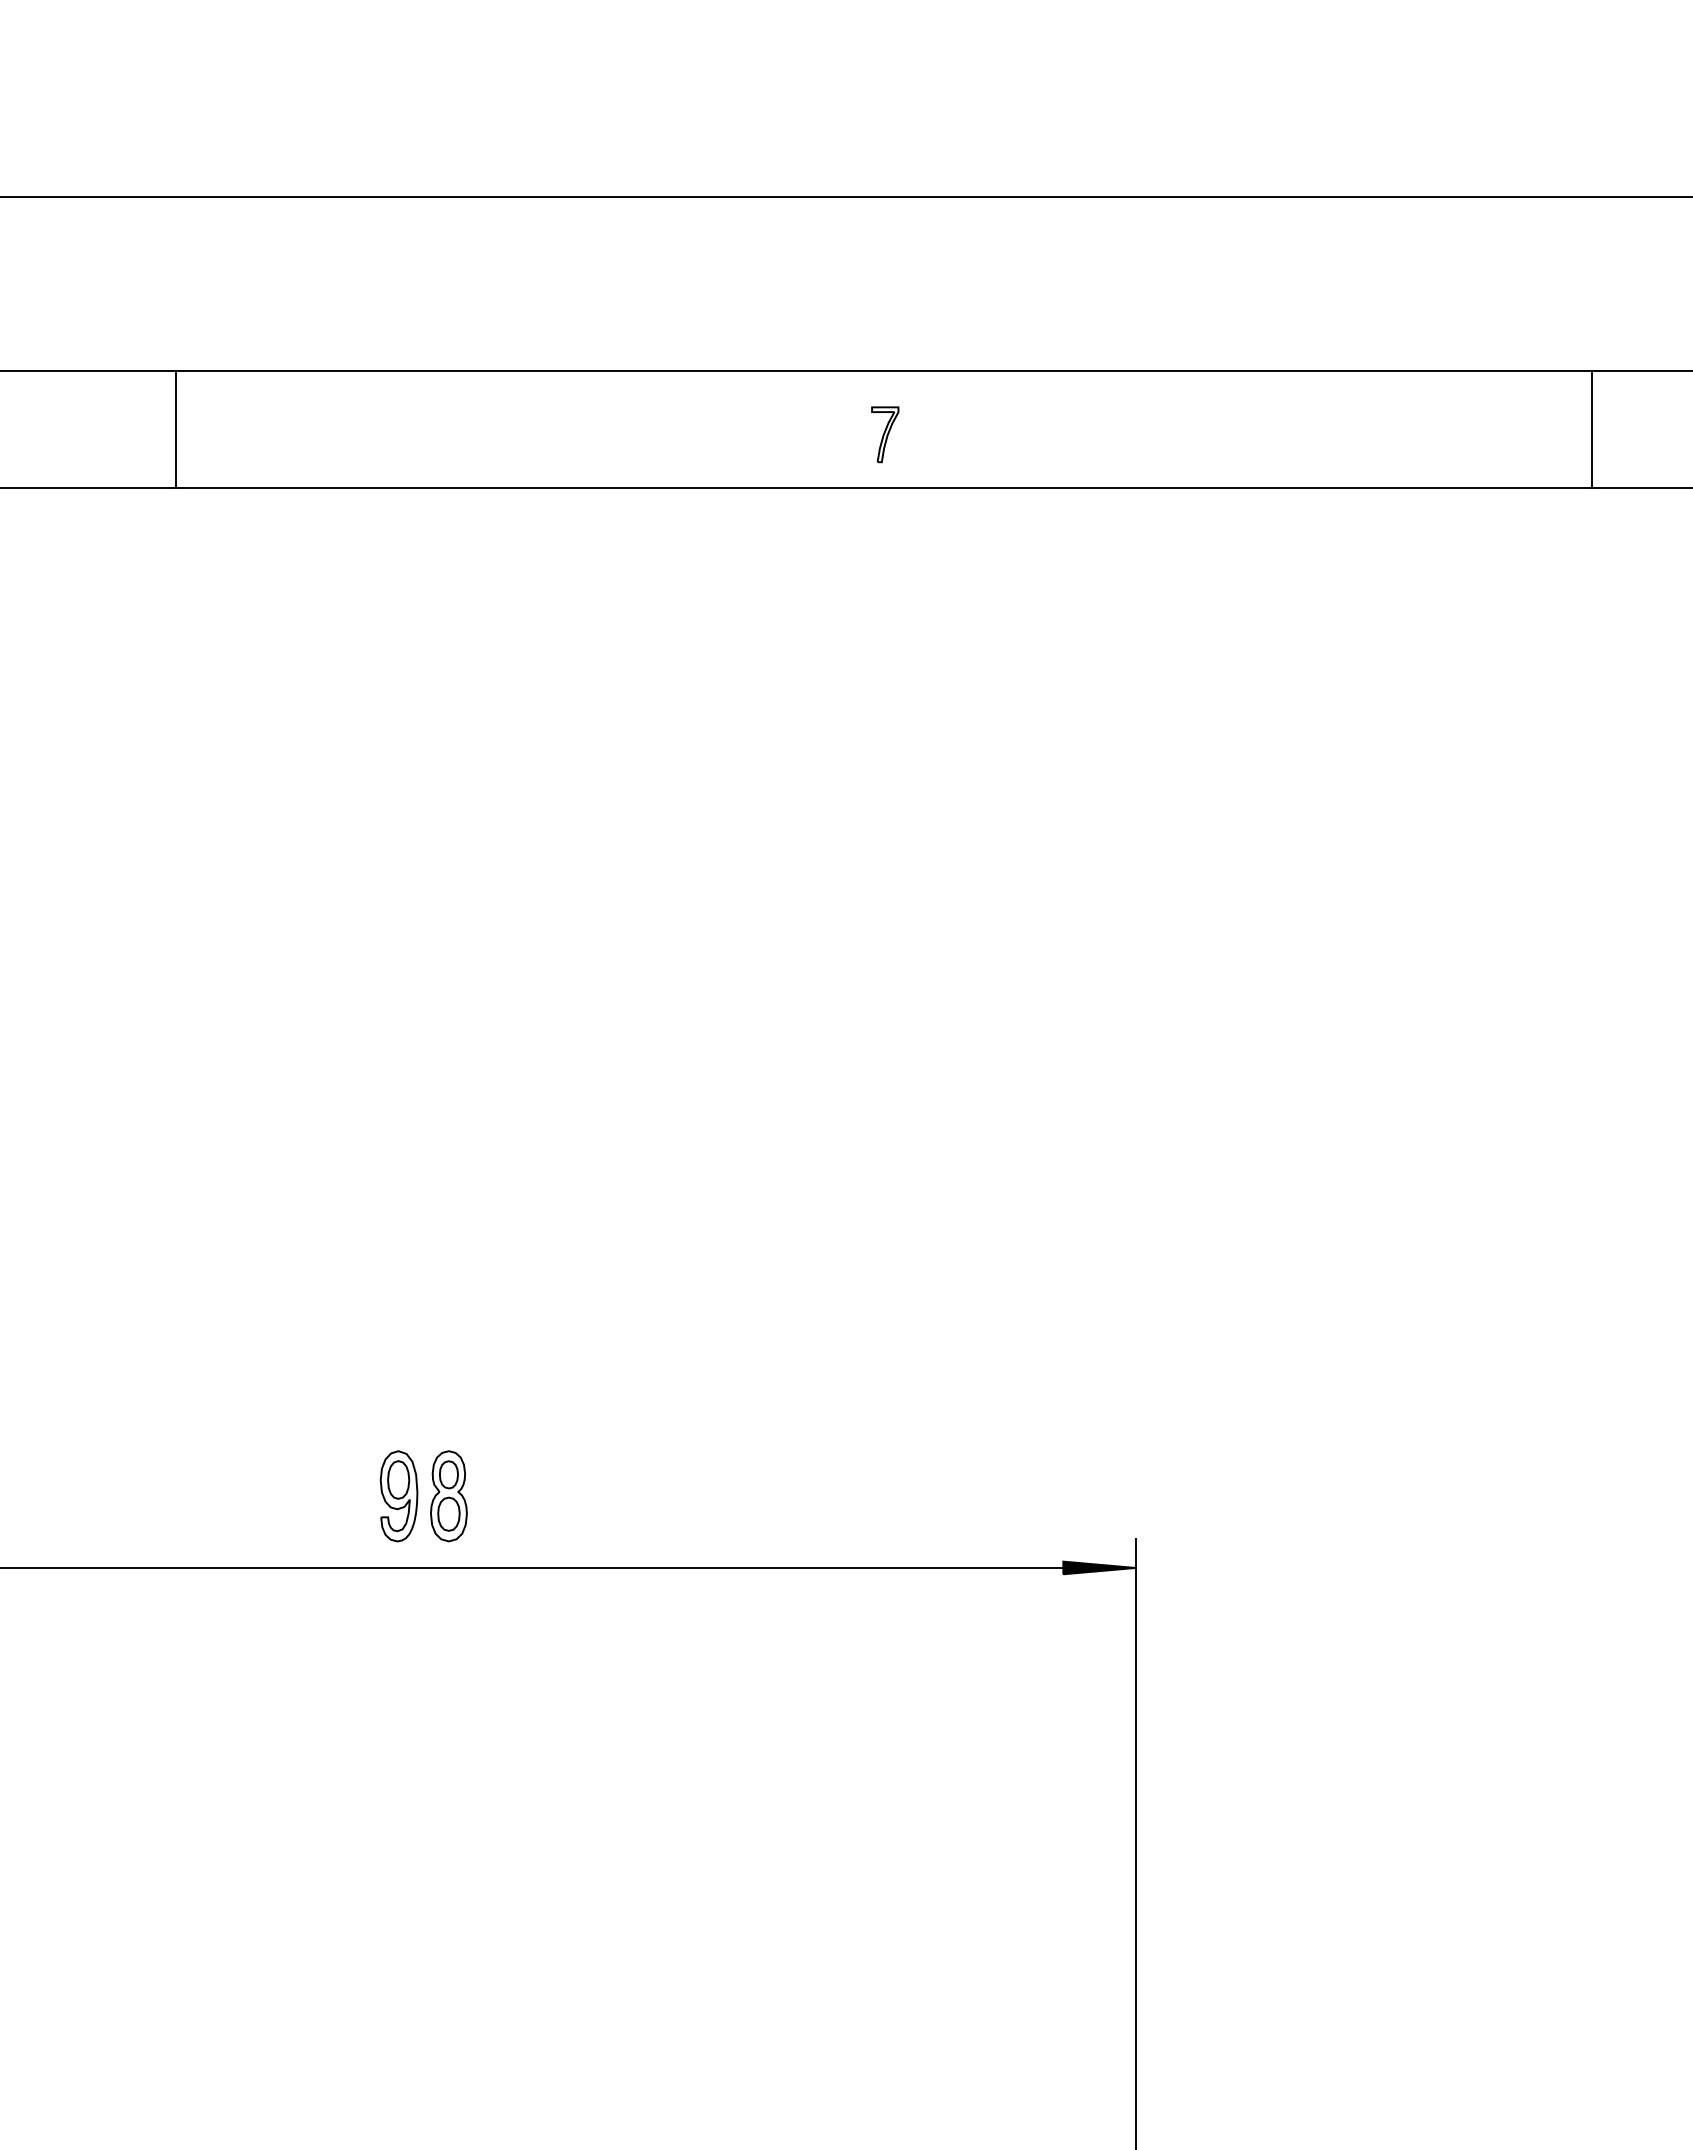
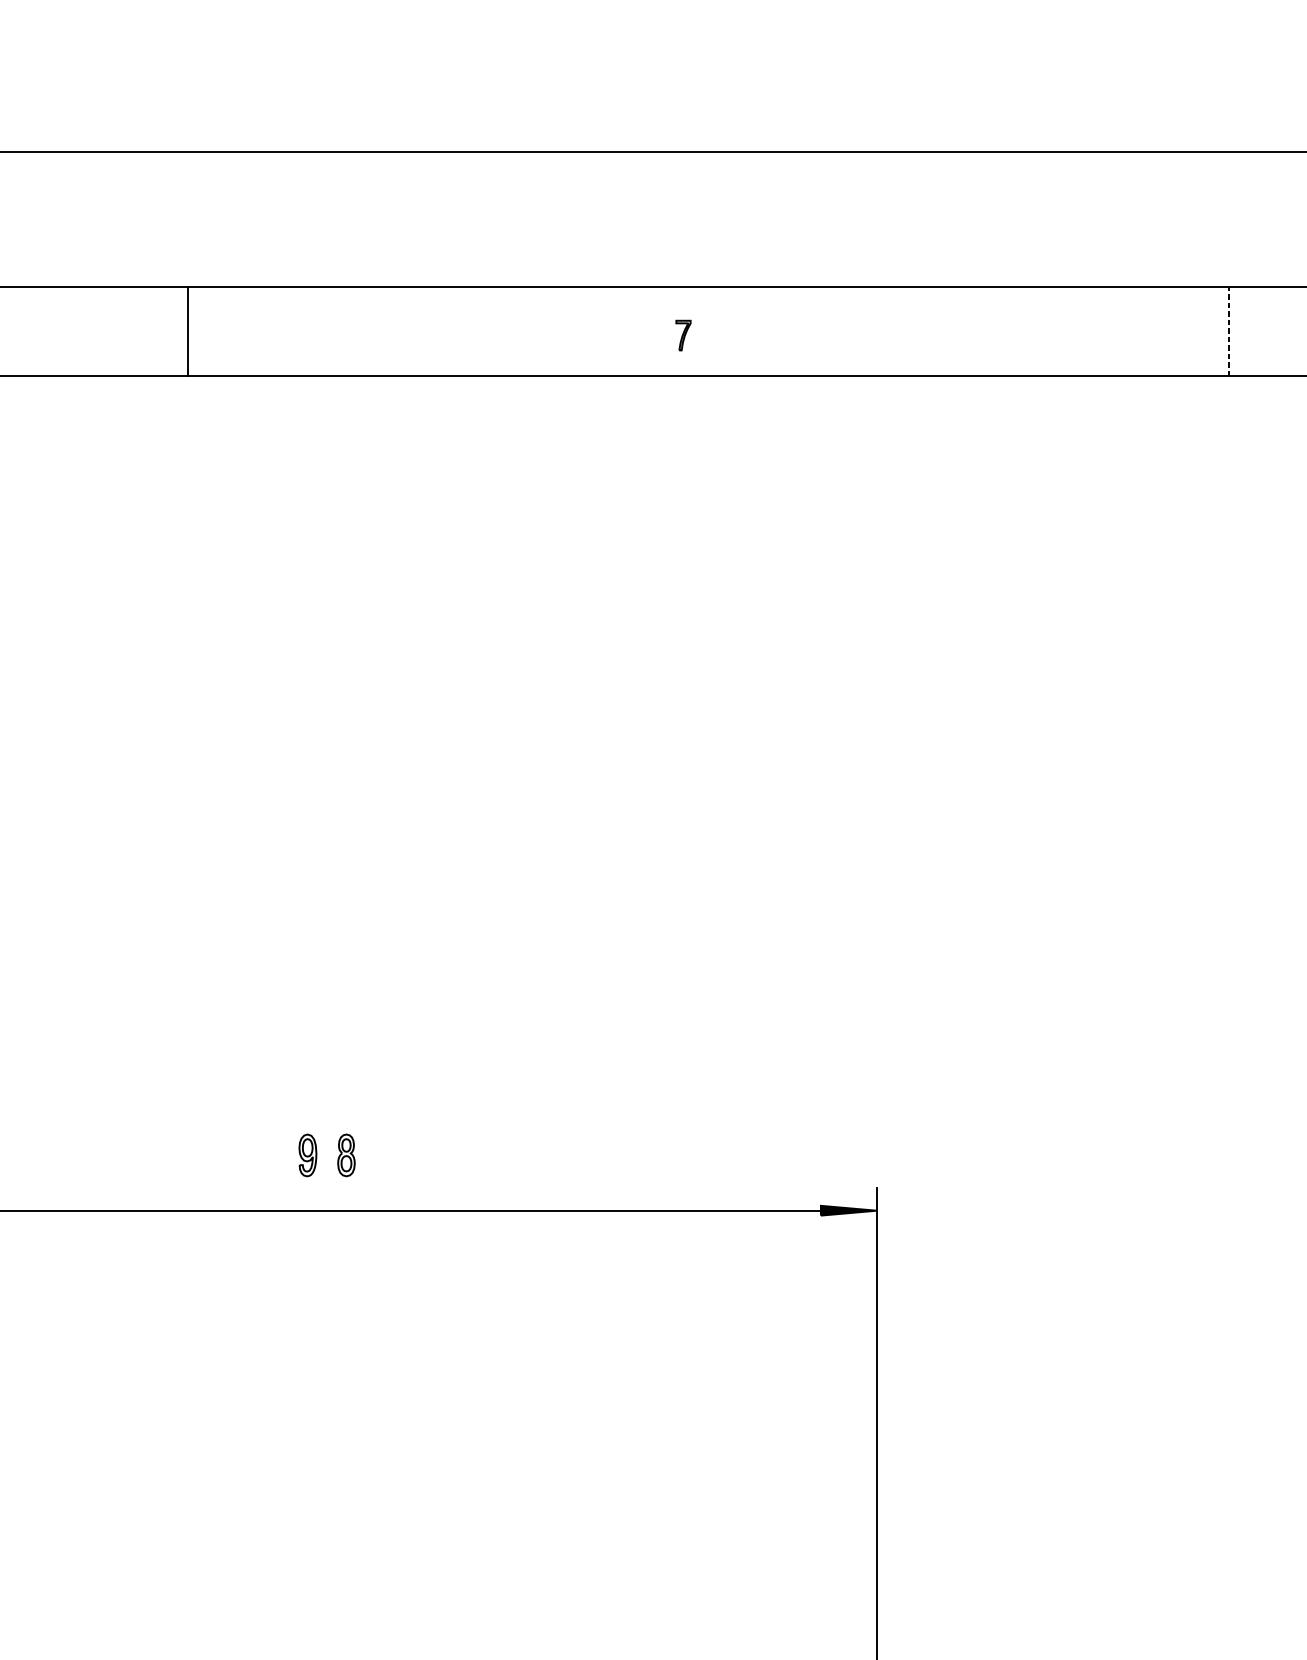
line: (175, 429) -> (187, 331), moved
line: (1591, 429) -> (1228, 331), solid -> dashed
part: (885, 434) -> (683, 335), size x0.7
part: (398, 1496) -> (307, 1155), size x0.6
part: (448, 1496) -> (346, 1155), size x0.6

